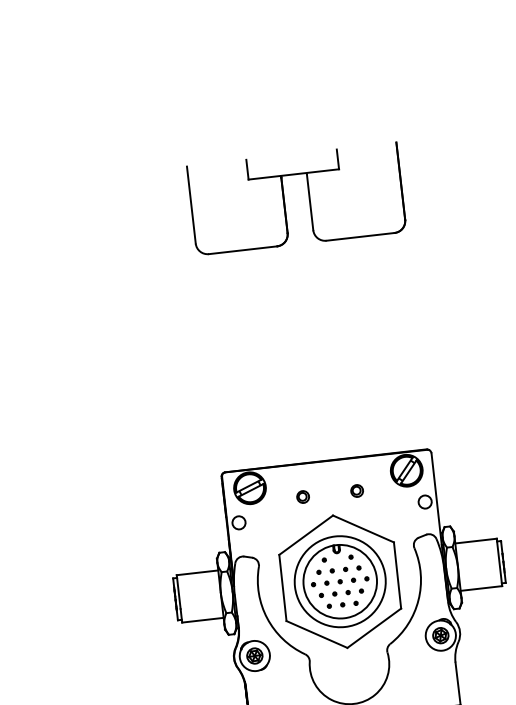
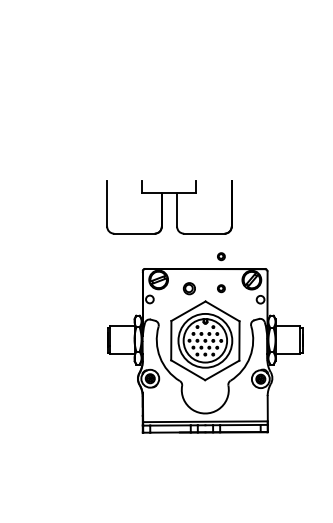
part: (285, 200) -> (162, 207), moved
part: (351, 436) -> (221, 256), added
part: (301, 496) -> (188, 288), size x1.6

